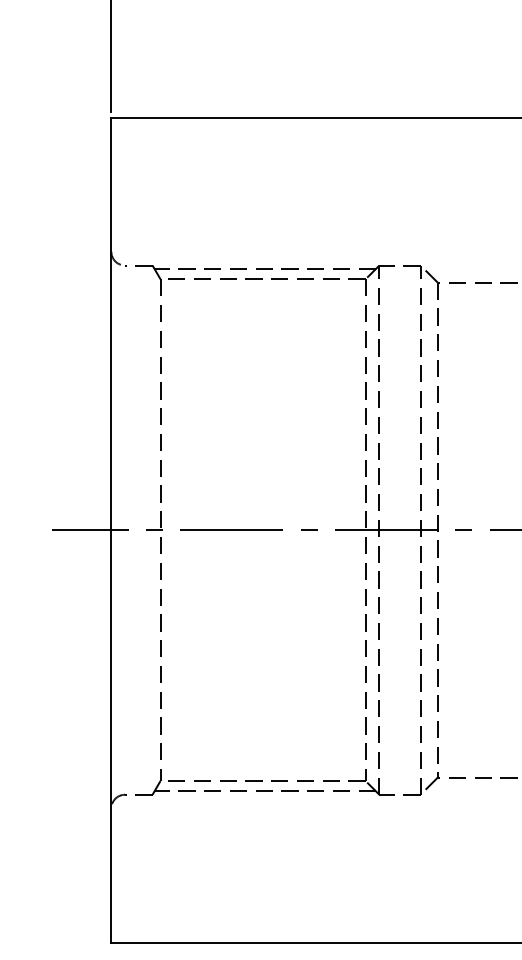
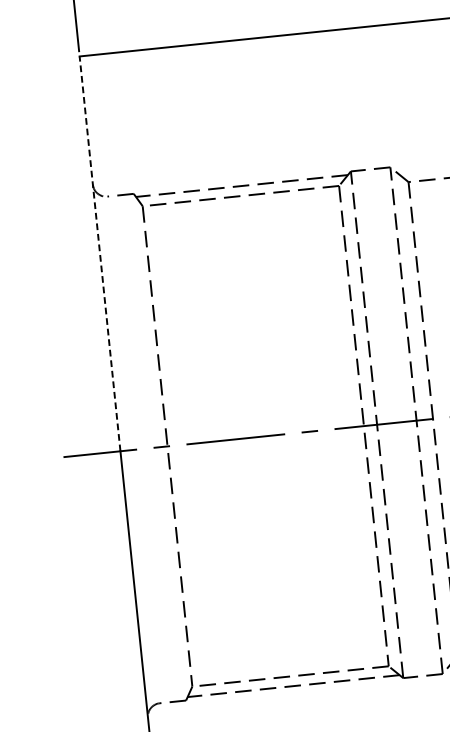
line: (111, 323) -> (100, 253), solid -> dashed

